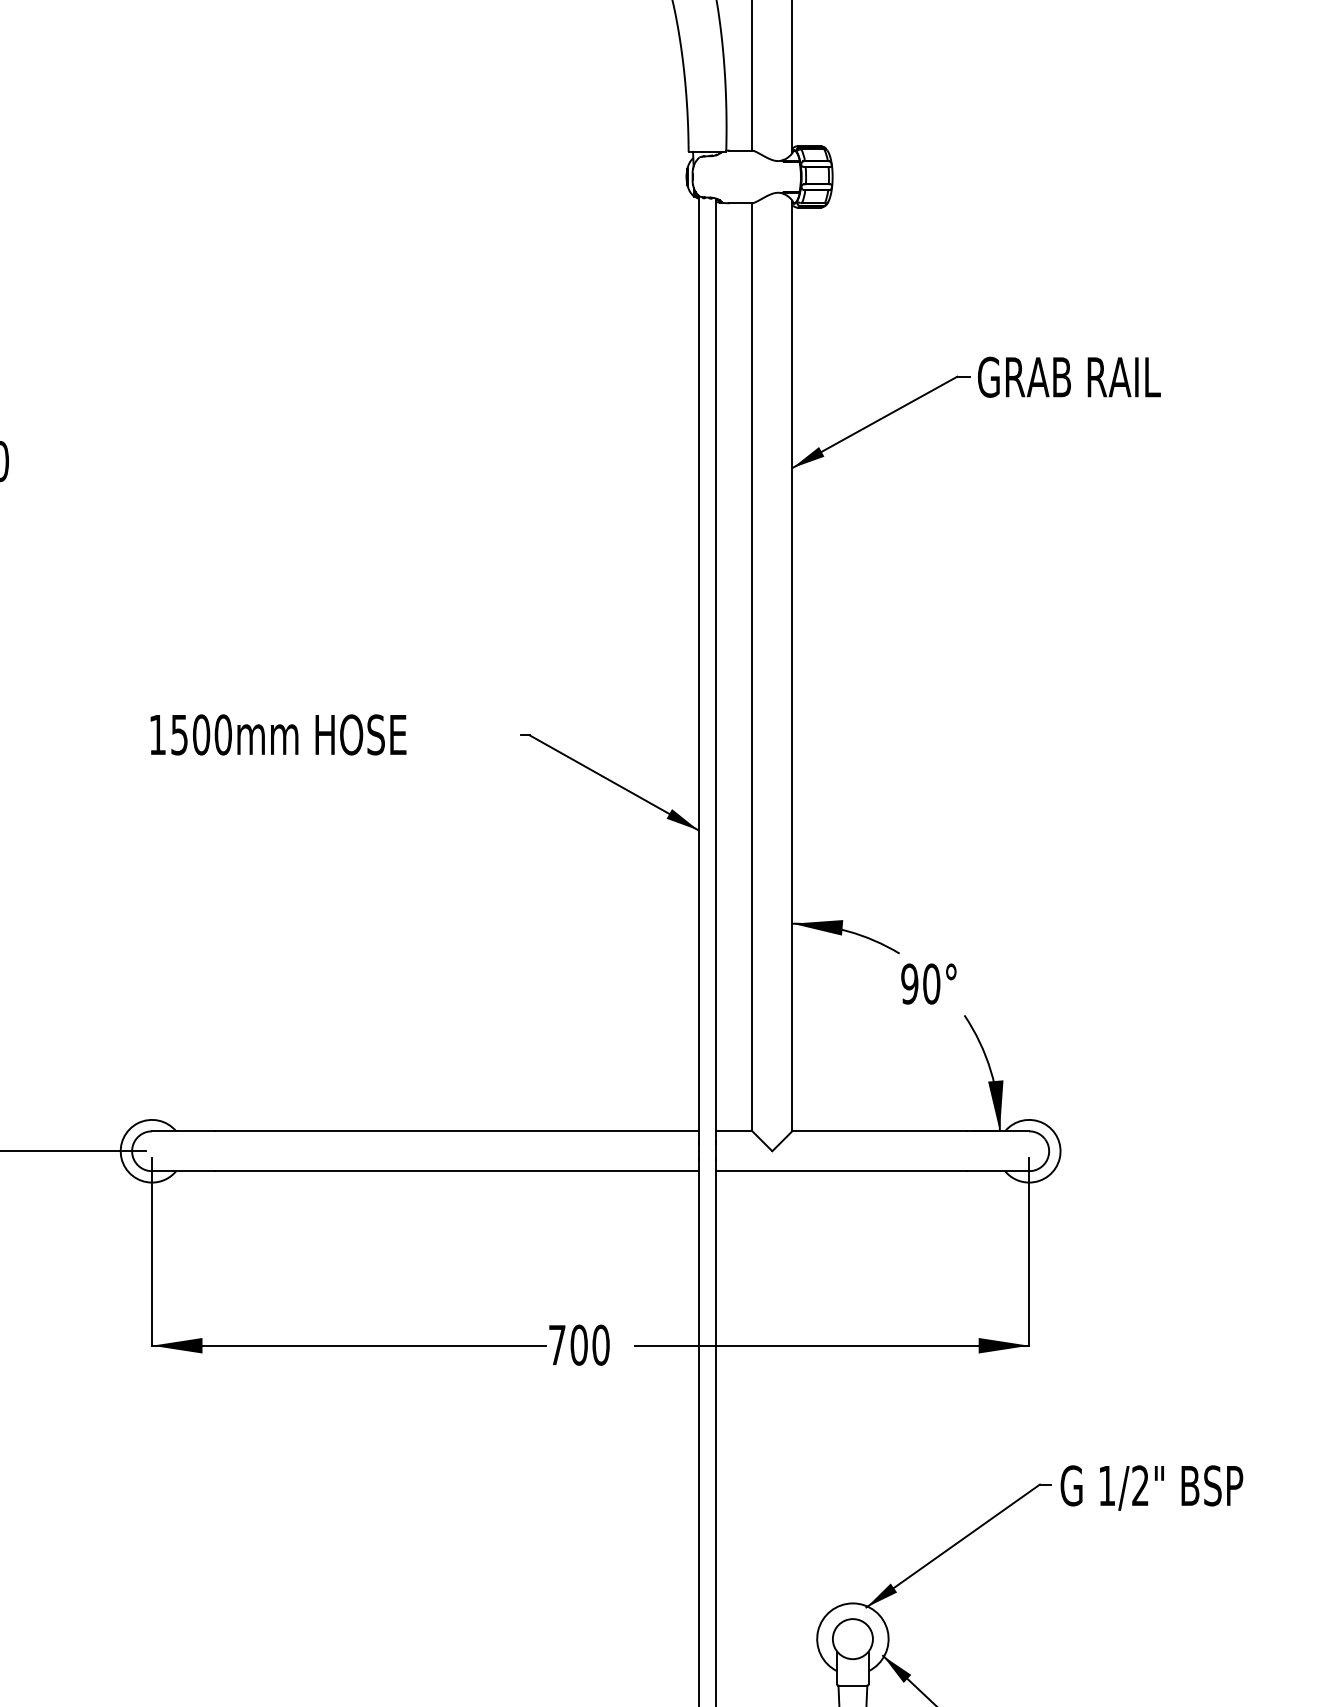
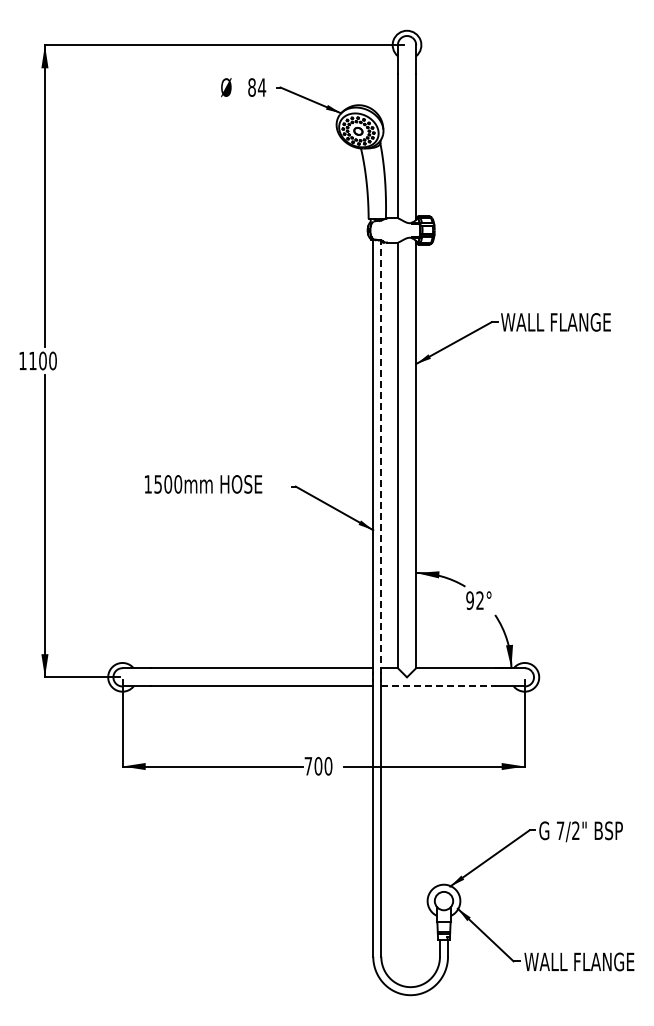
text: (1096, 377) -> (555, 322), GRAB RAIL -> WALL FLANGE
line: (716, 671) -> (381, 457), solid -> dashed
text: (278, 735) -> (203, 484), moved
text: (932, 983) -> (480, 600), 90° -> 92°
line: (843, 1171) -> (439, 686), solid -> dashed
text: (1106, 1485) -> (560, 830), 1/2" -> 7/2"

